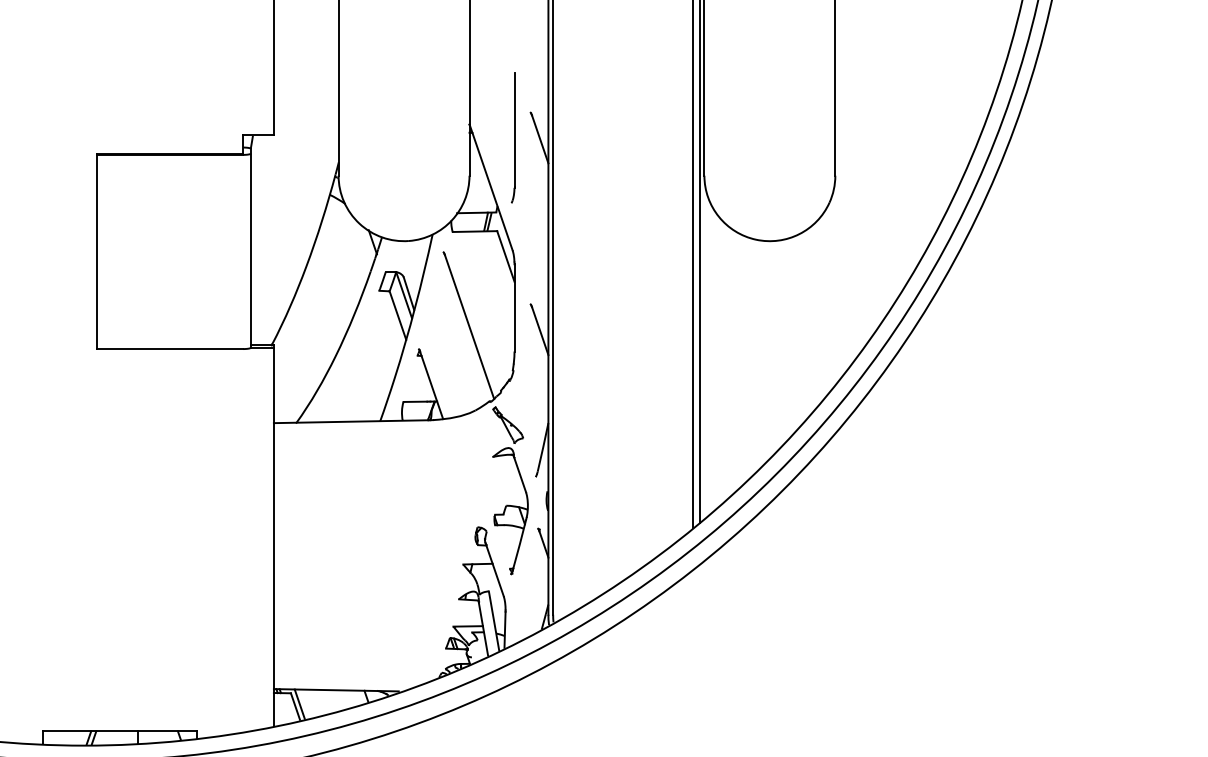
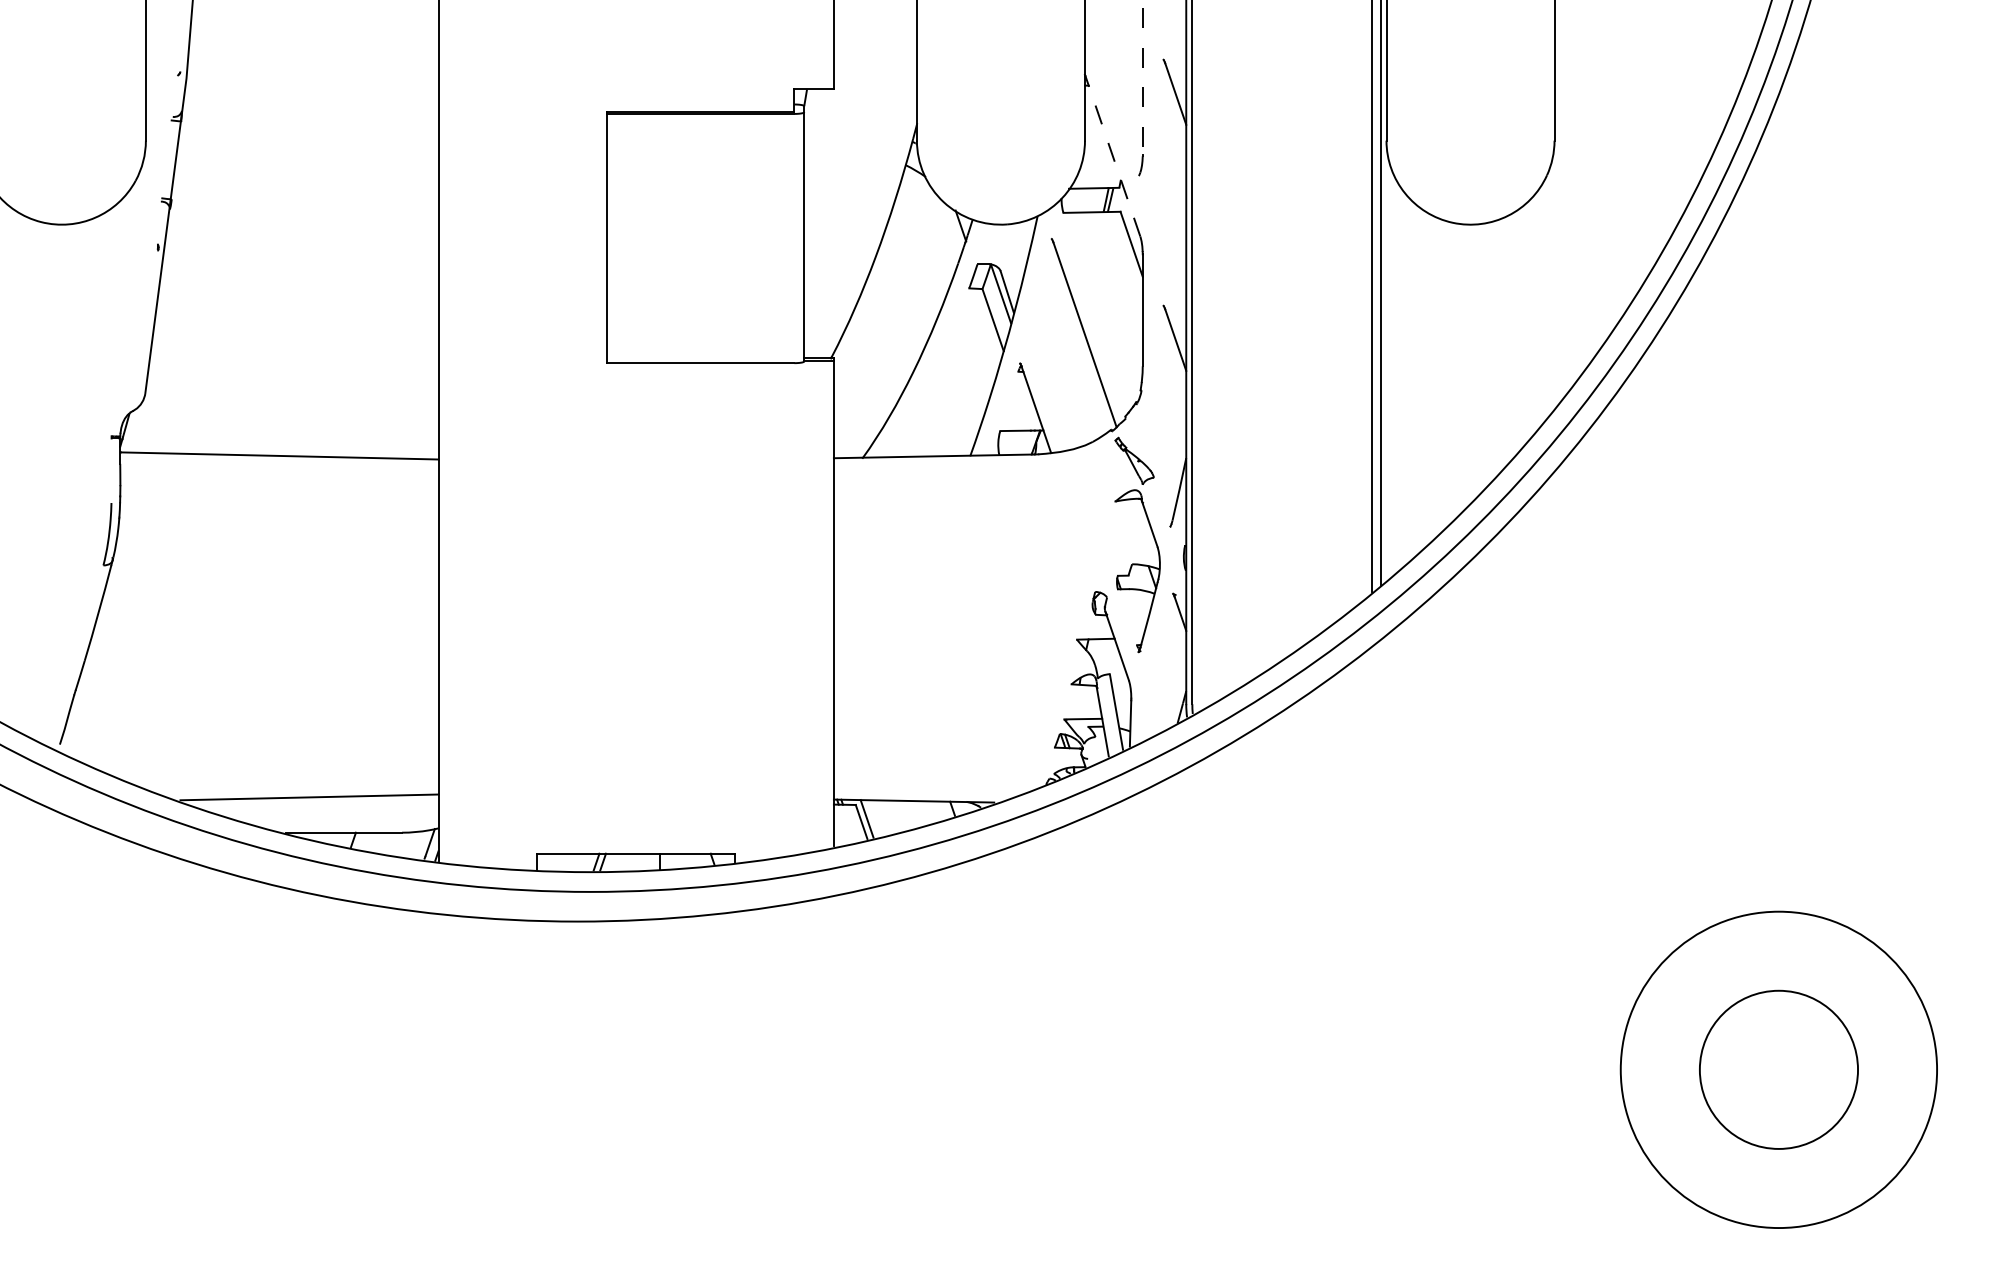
line: (514, 130) -> (1142, 82), solid -> dashed
line: (490, 188) -> (1112, 156), solid -> dashed

